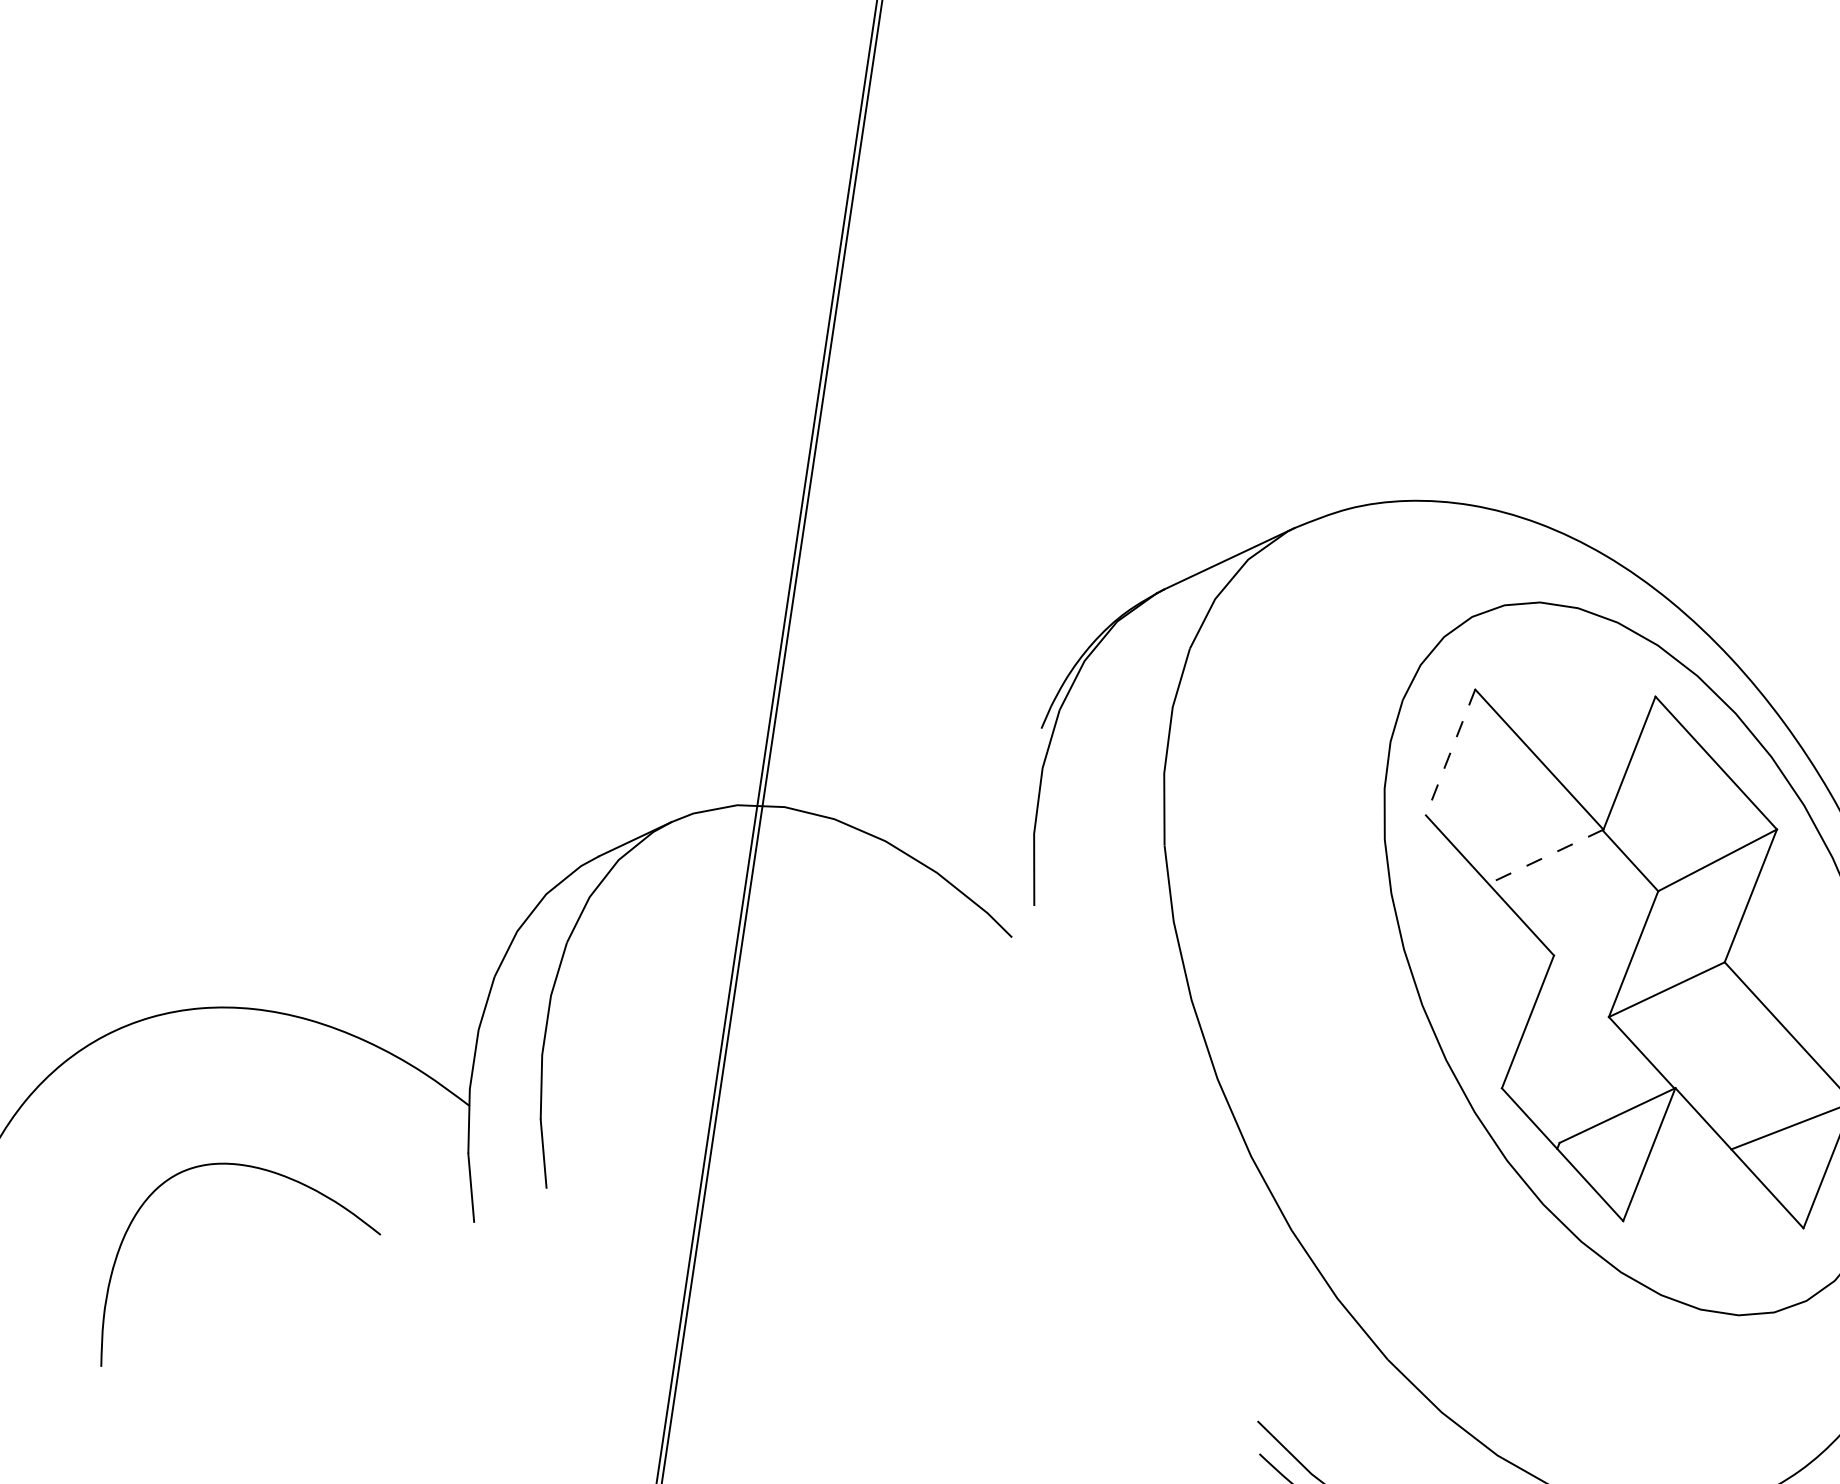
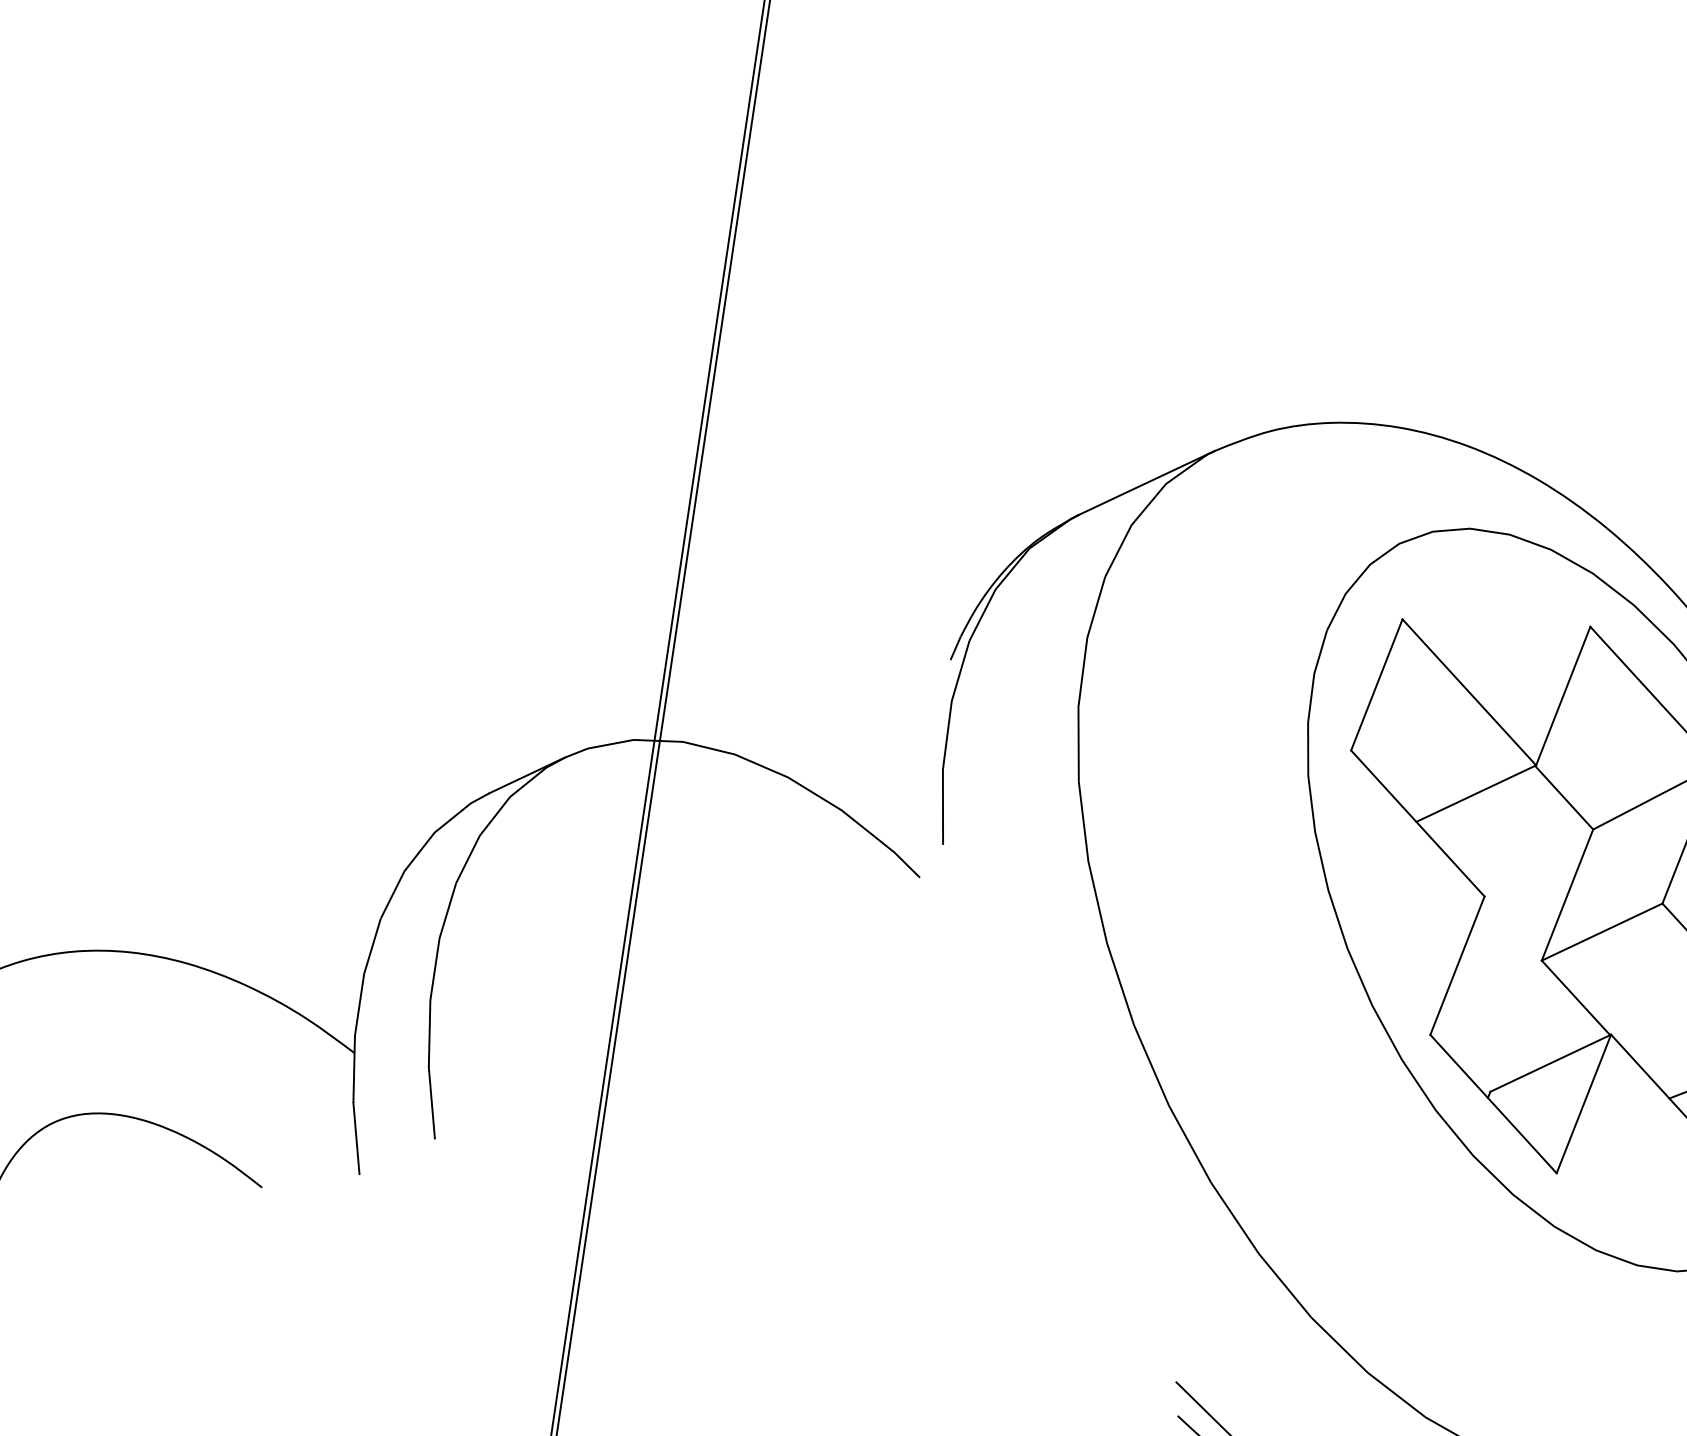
line: (1450, 752) -> (1376, 684), dashed -> solid
line: (1546, 856) -> (1476, 793), dashed -> solid

